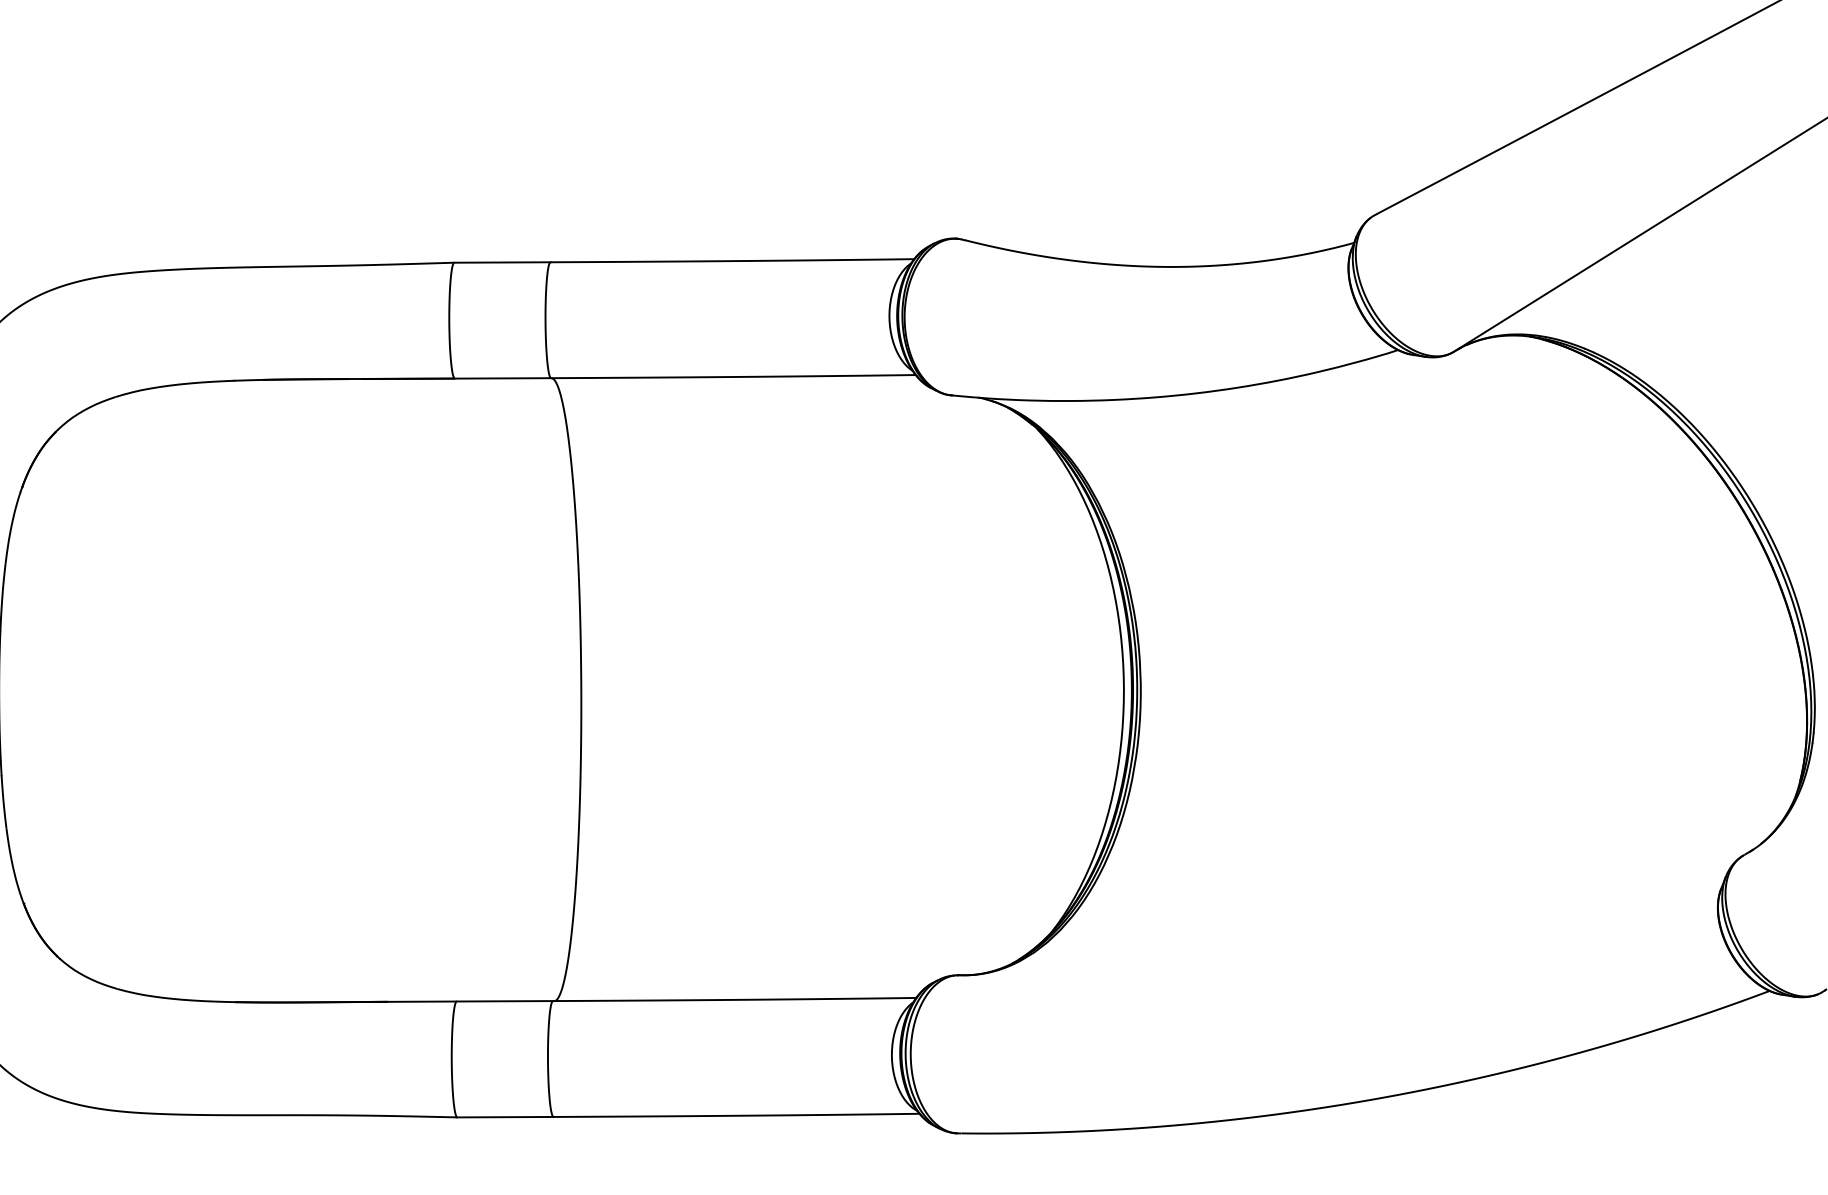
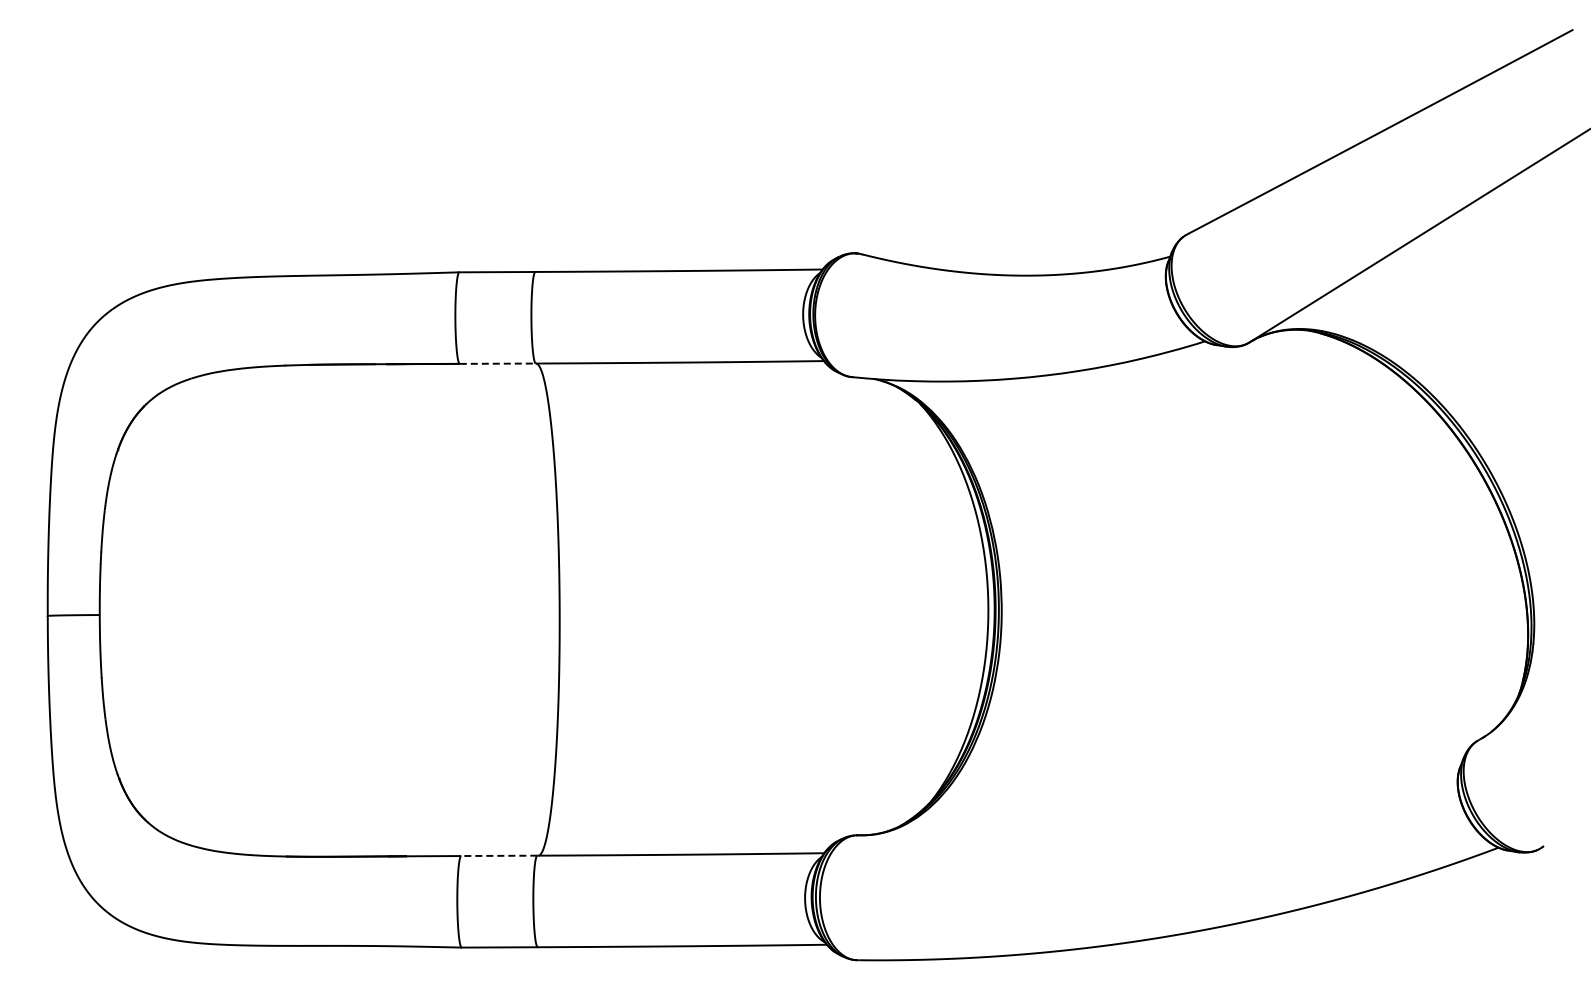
line: (503, 378) -> (498, 363), solid -> dashed
line: (503, 1000) -> (498, 855), solid -> dashed

